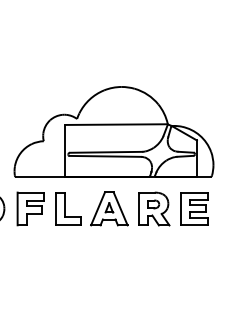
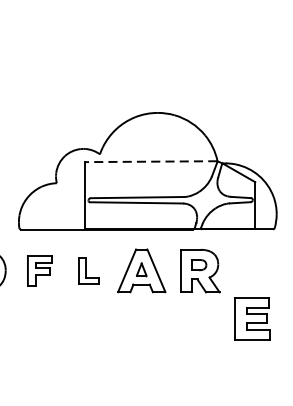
line: (115, 124) -> (149, 161), solid -> dashed
part: (30, 208) -> (39, 270), size x0.7
part: (68, 208) -> (88, 270), size x0.6
part: (194, 208) -> (252, 318), moved

